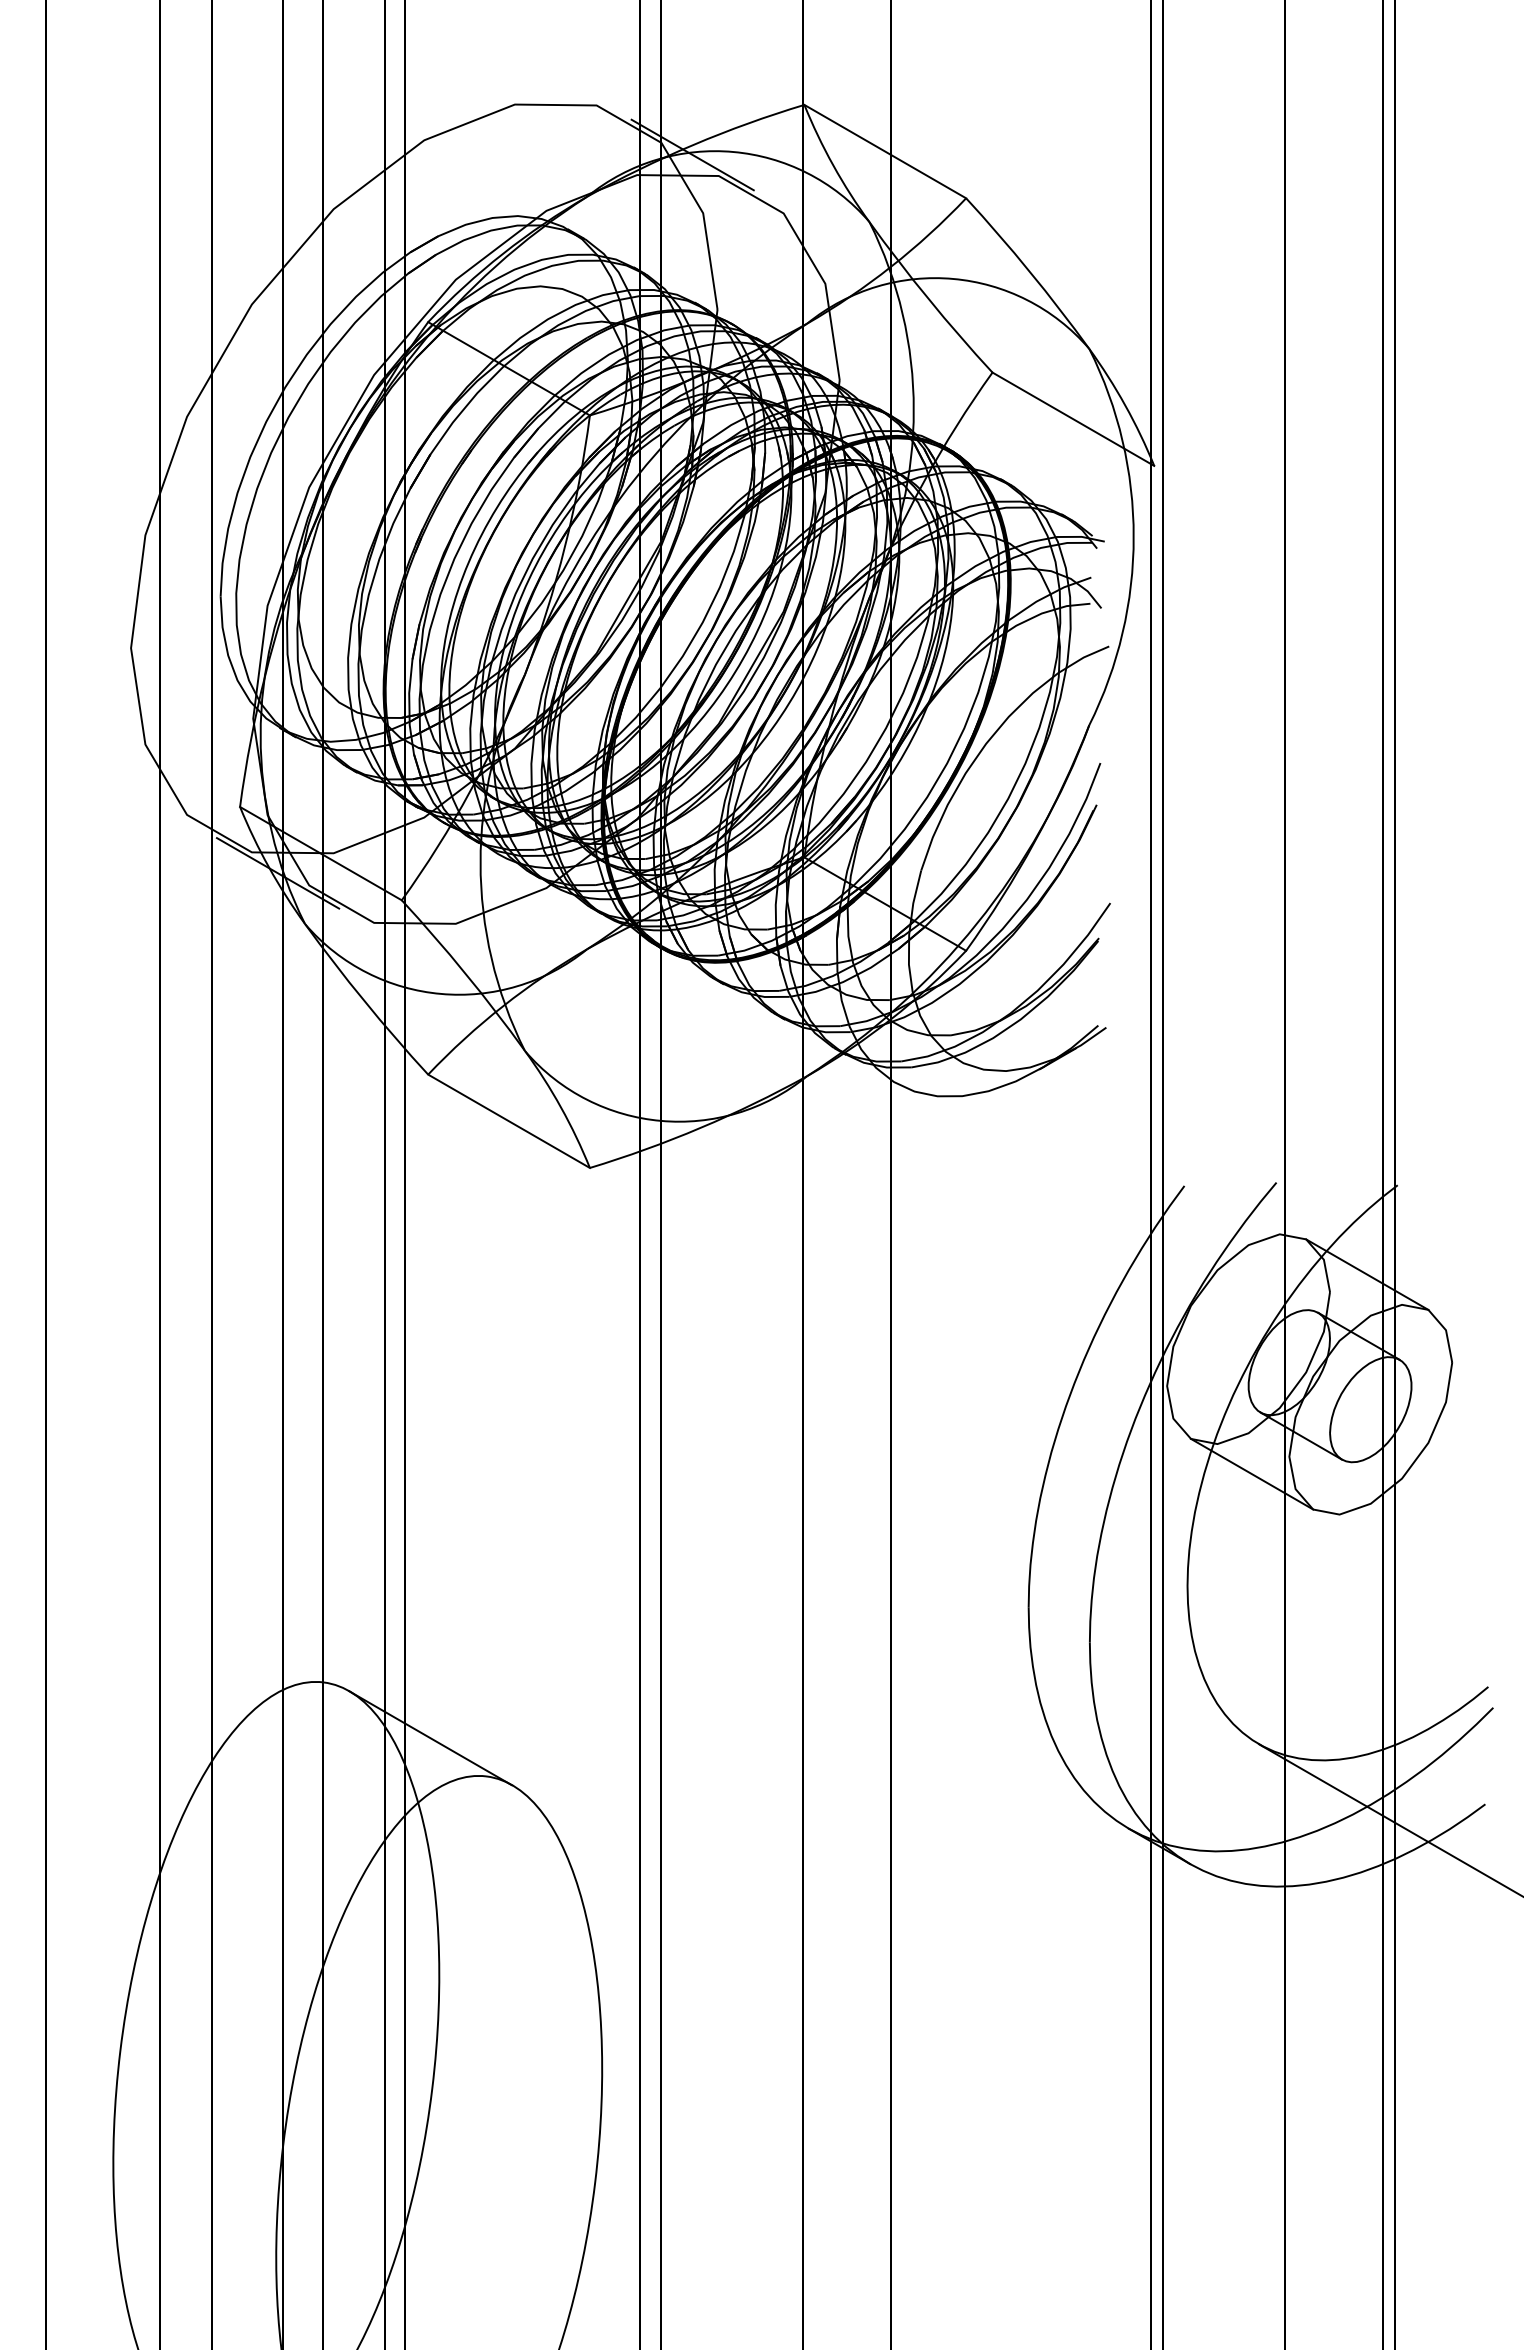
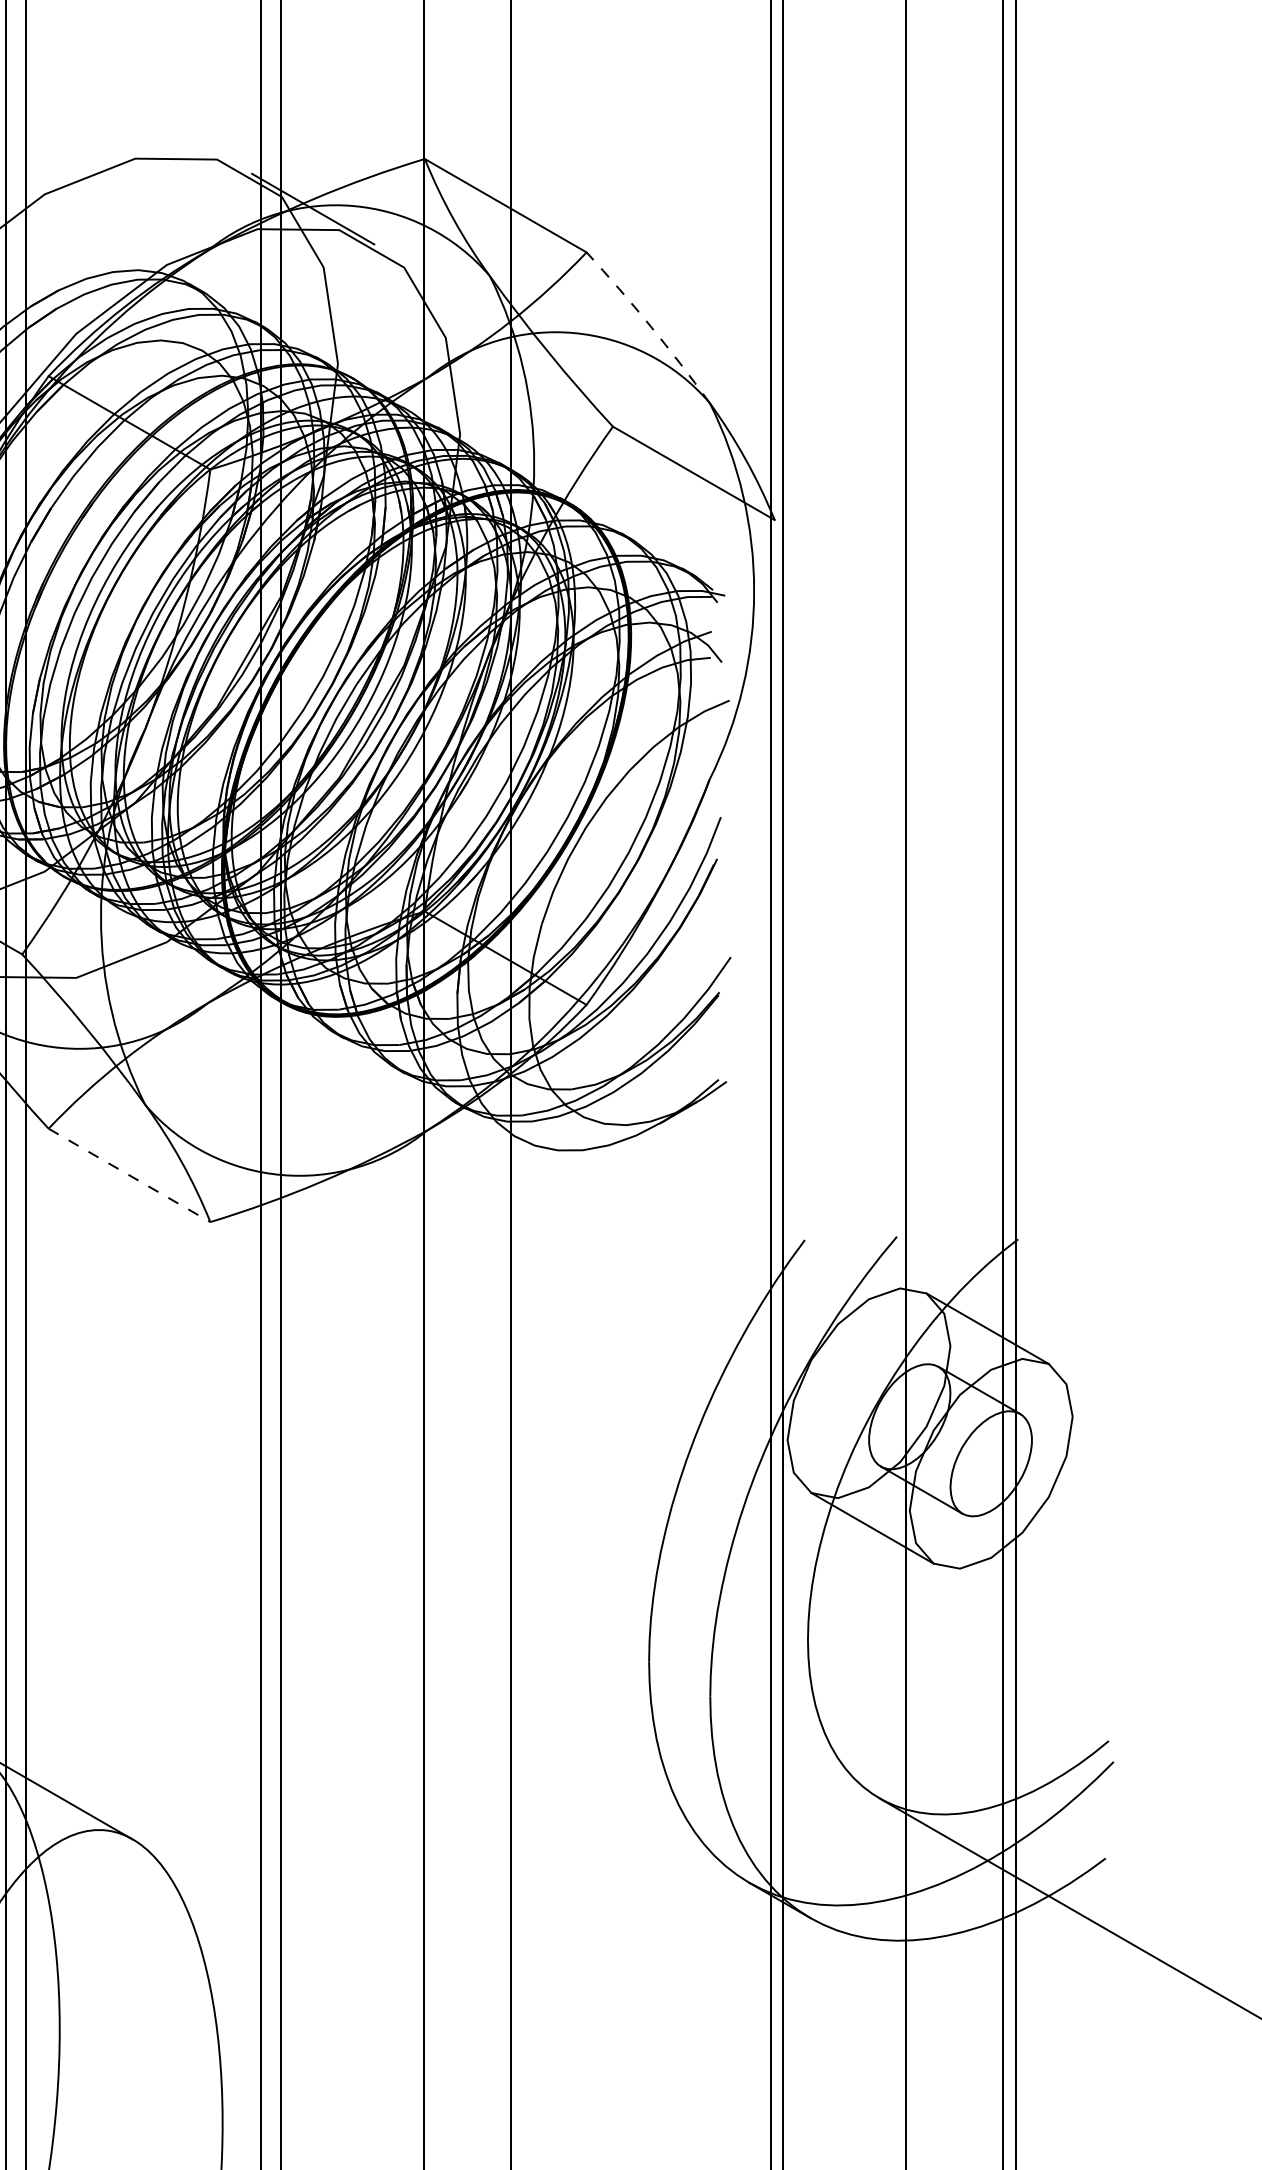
arc: (1029, 271) -> (649, 325), solid -> dashed
line: (509, 1121) -> (129, 1175), solid -> dashed

